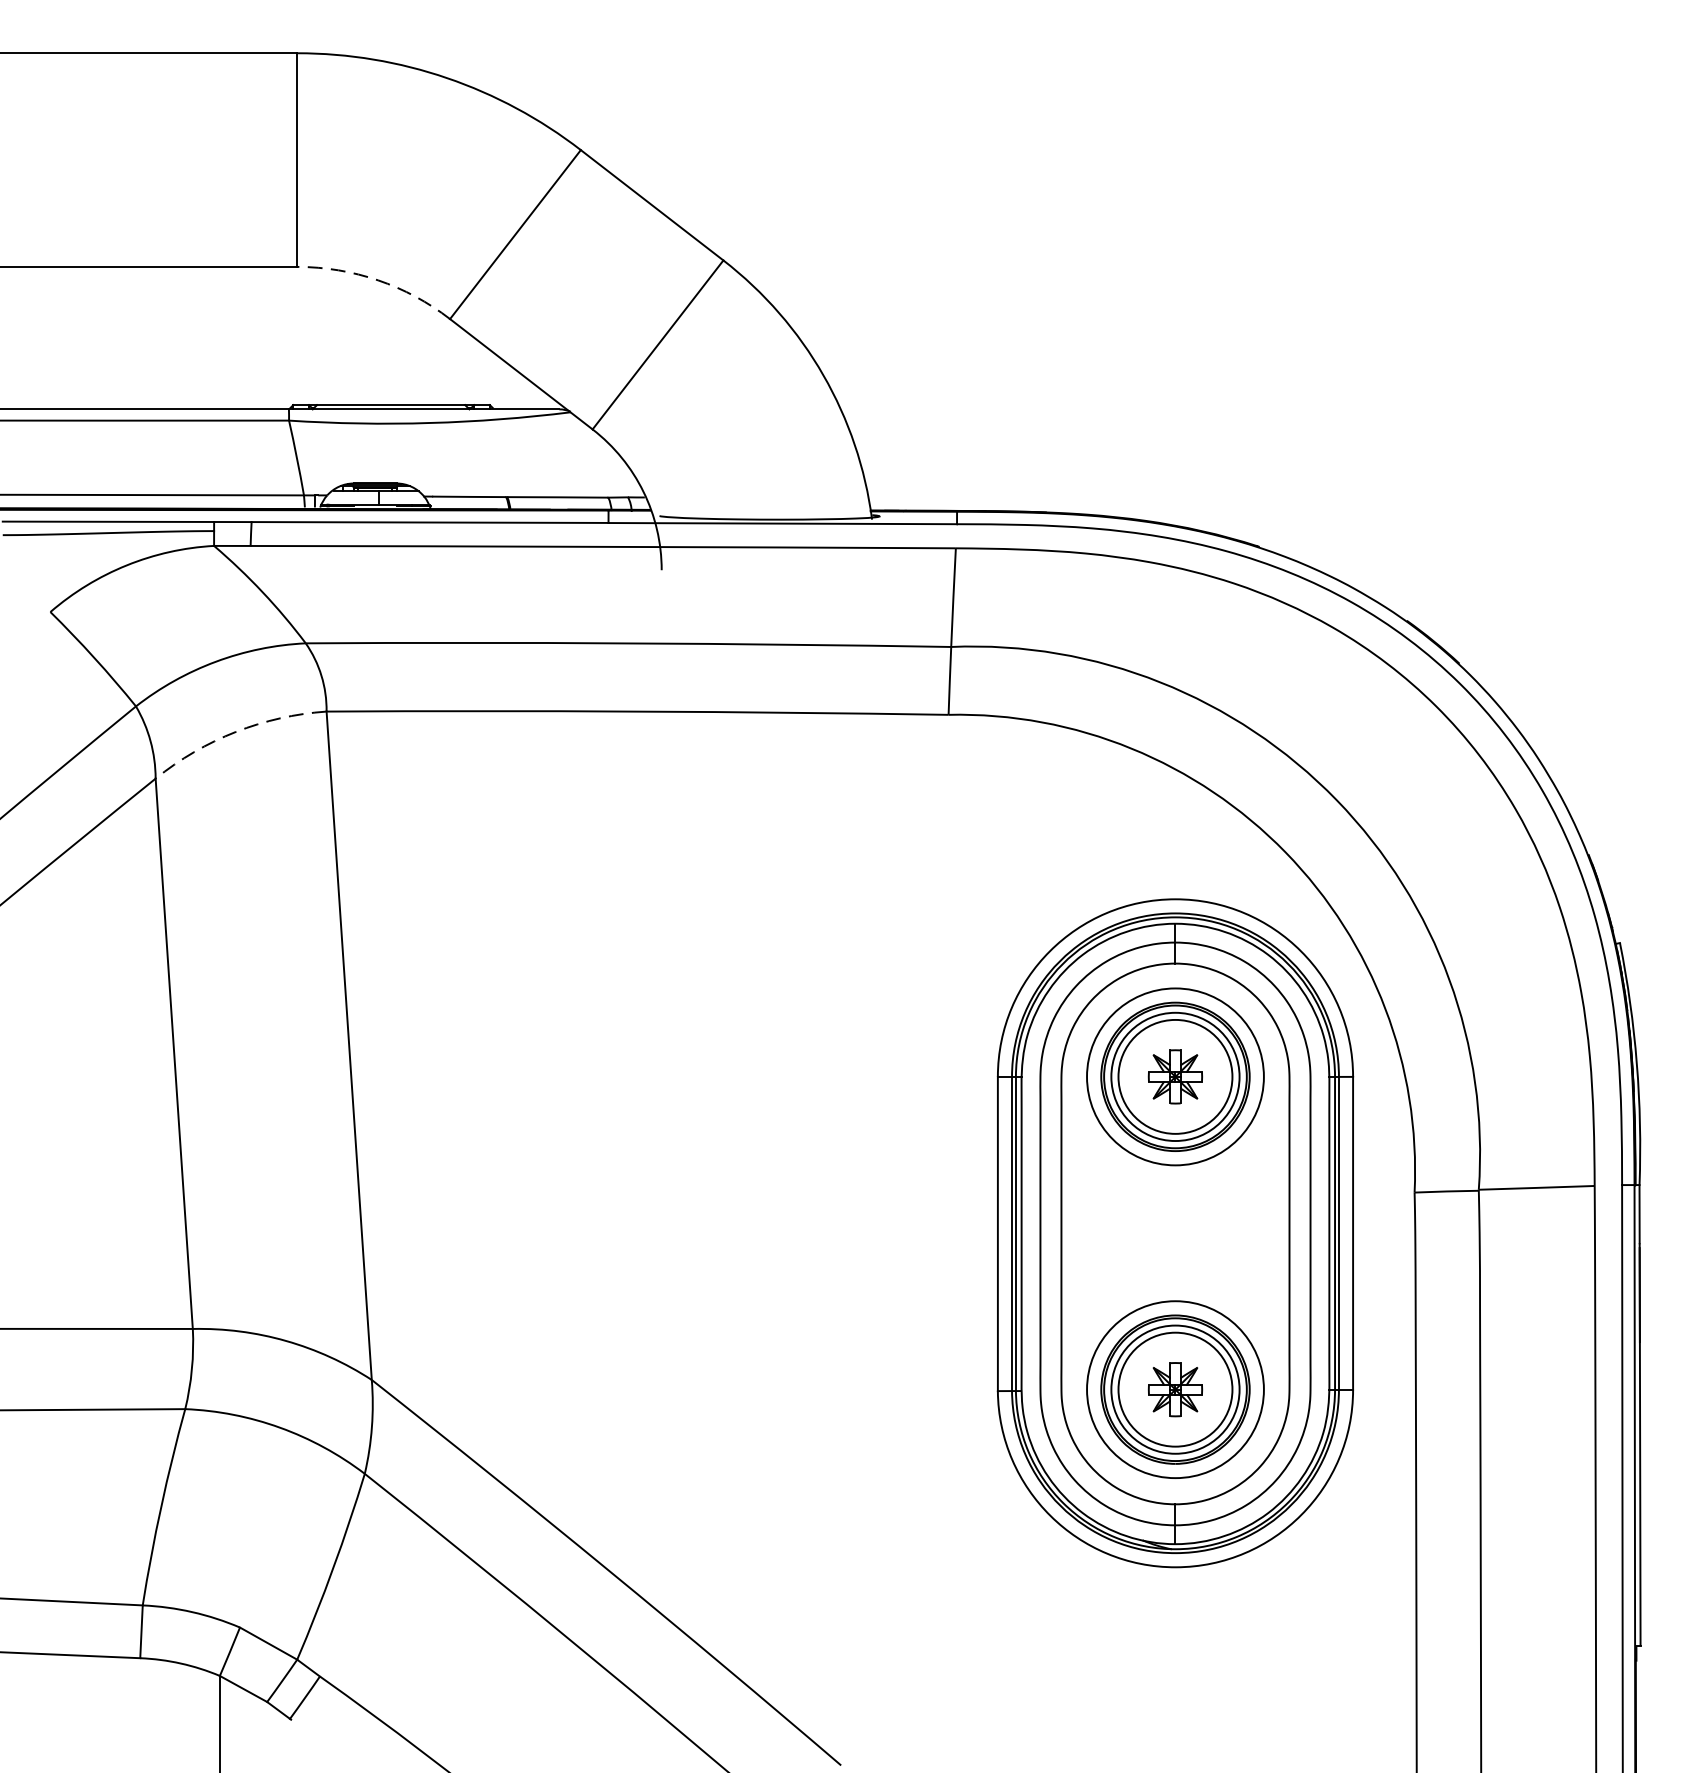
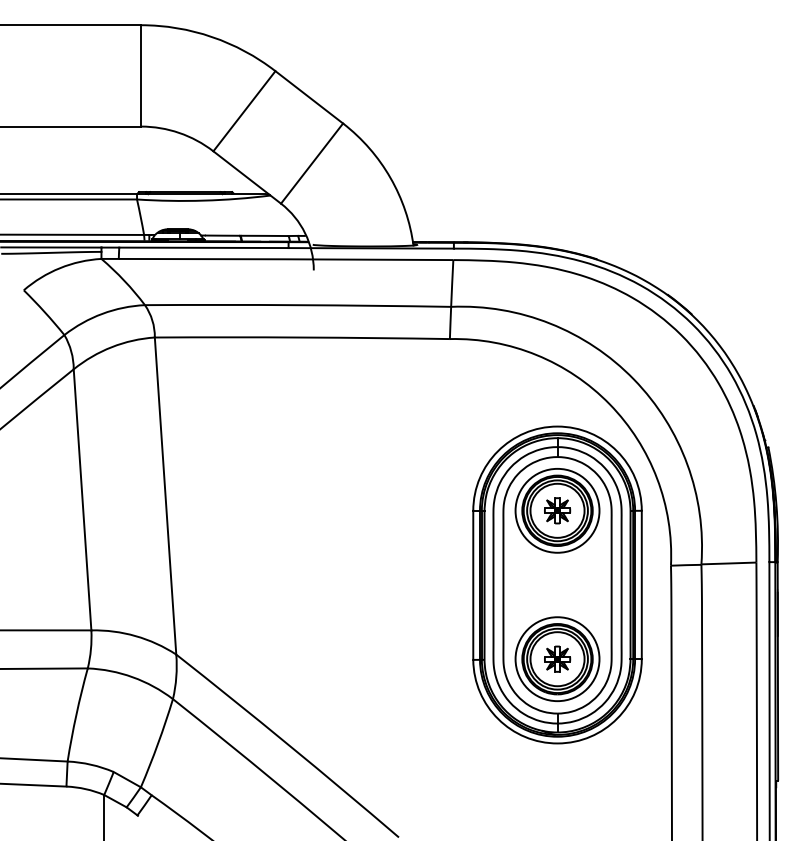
arc: (378, 279) -> (179, 132), dashed -> solid
arc: (235, 732) -> (111, 347), dashed -> solid

